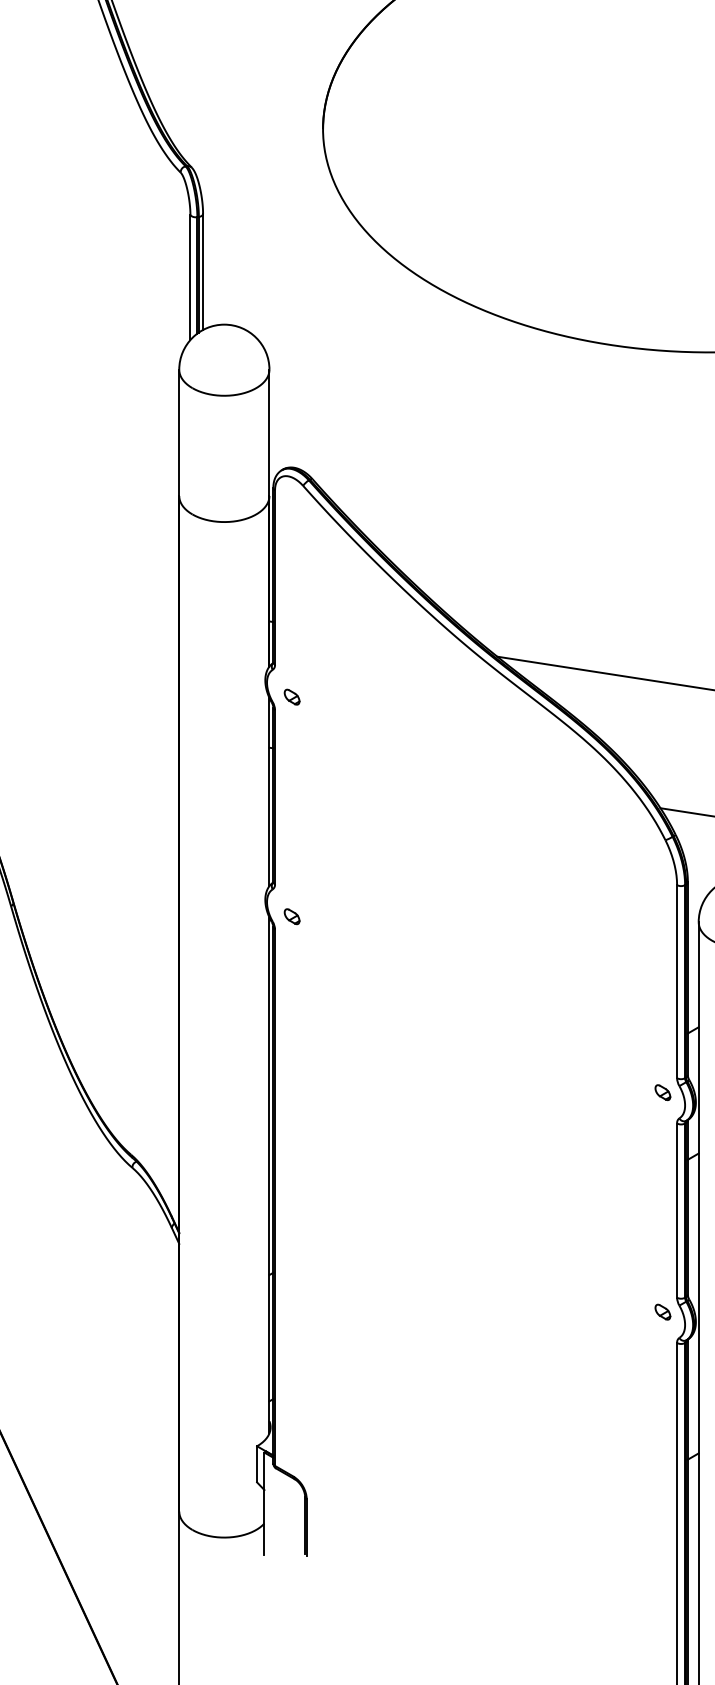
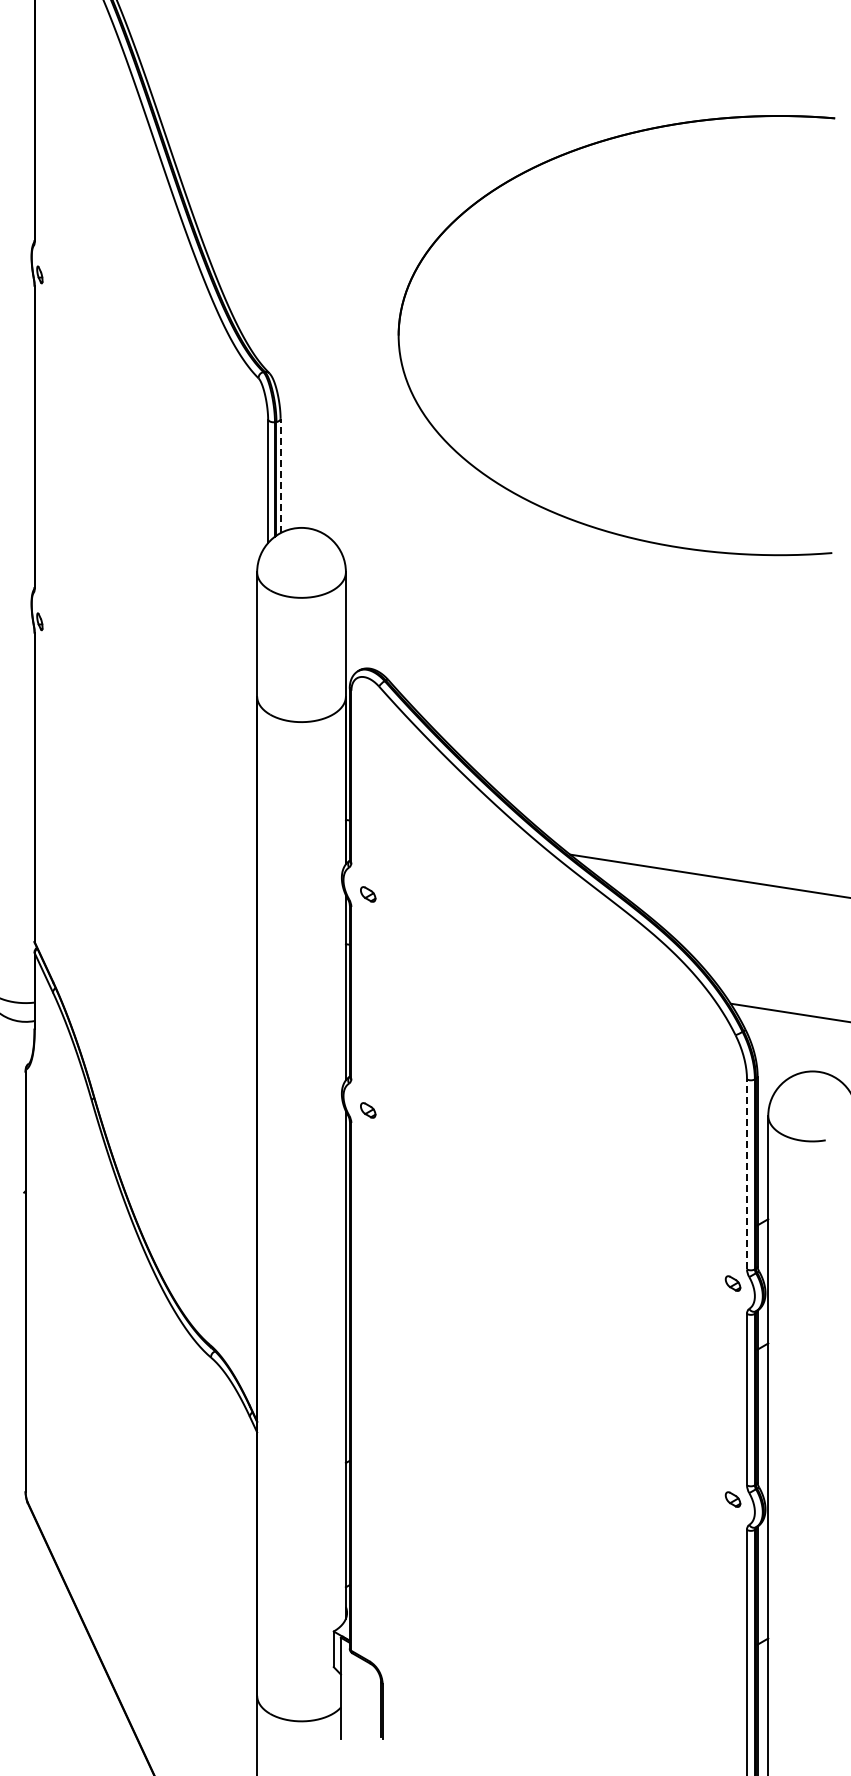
line: (202, 271) -> (280, 475), solid -> dashed
line: (677, 981) -> (747, 1174), solid -> dashed

